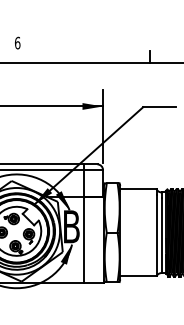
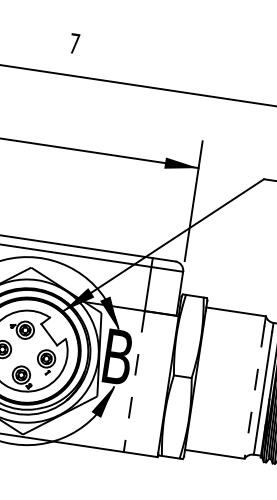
text: (17, 42) -> (74, 42), 6 -> 7
line: (156, 235) -> (254, 392), solid -> dashed
line: (83, 240) -> (134, 382), solid -> dashed

